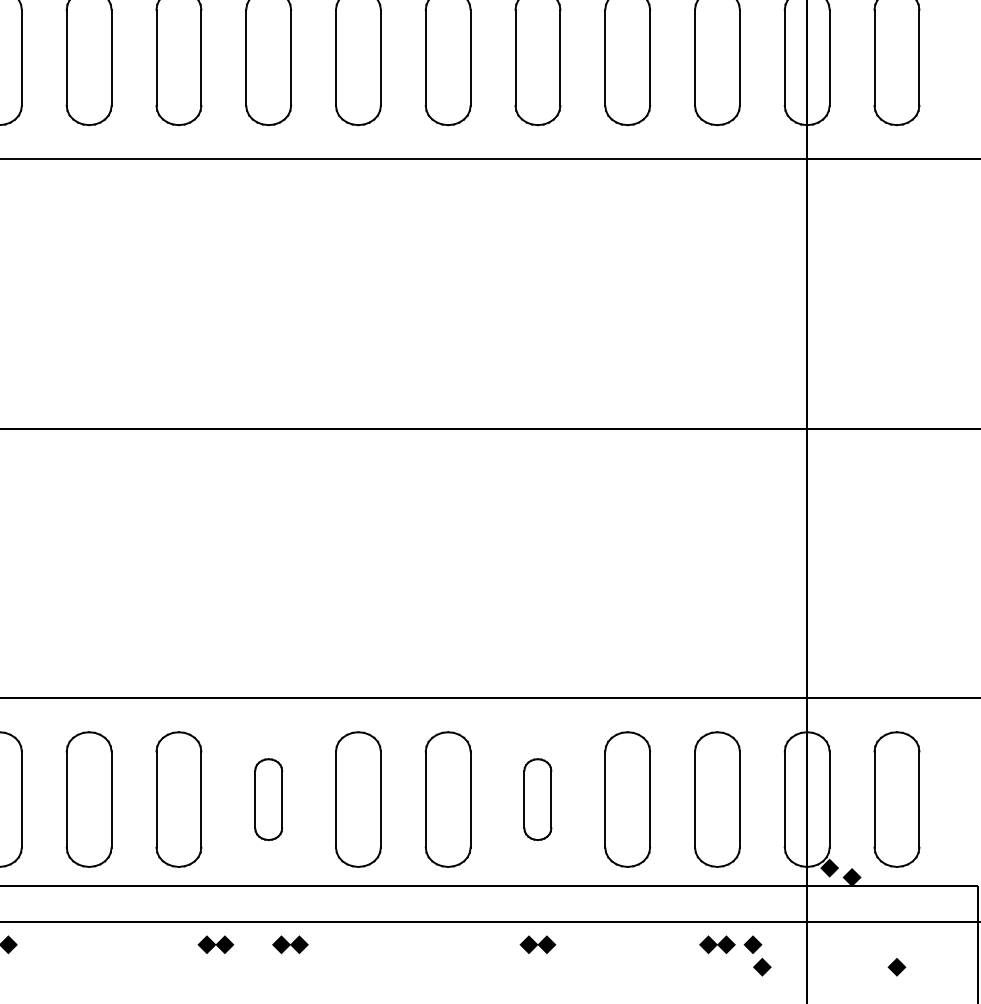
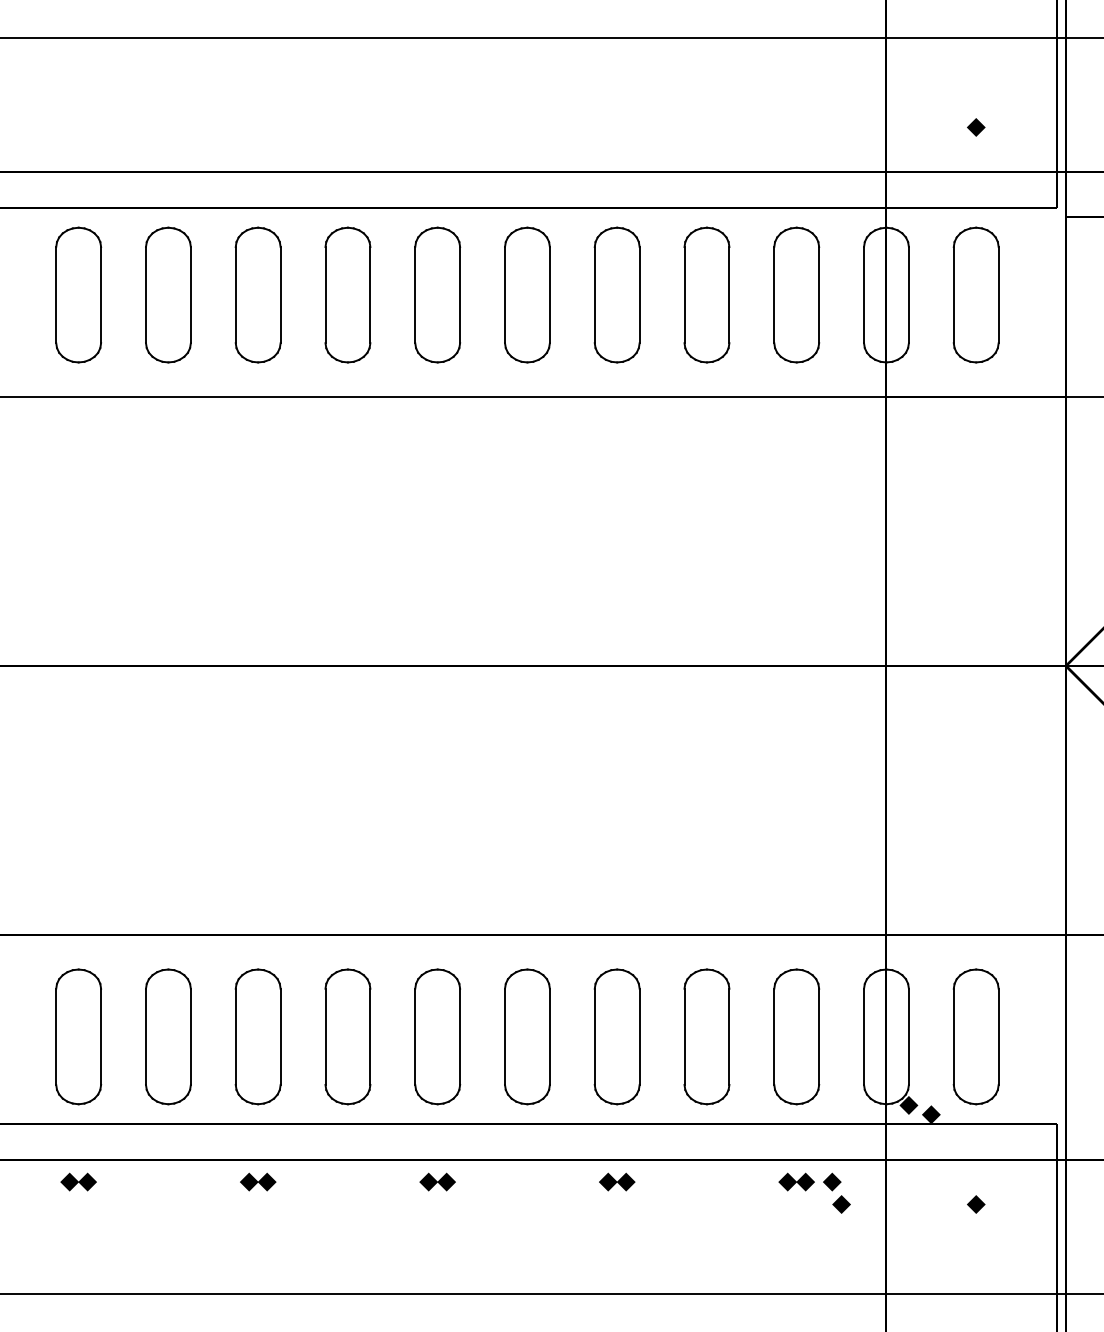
part: (268, 799) -> (347, 1036), size x1.67
part: (537, 799) -> (616, 1036), size x1.67
part: (216, 944) -> (258, 1181), moved
part: (290, 944) -> (437, 1181), moved

